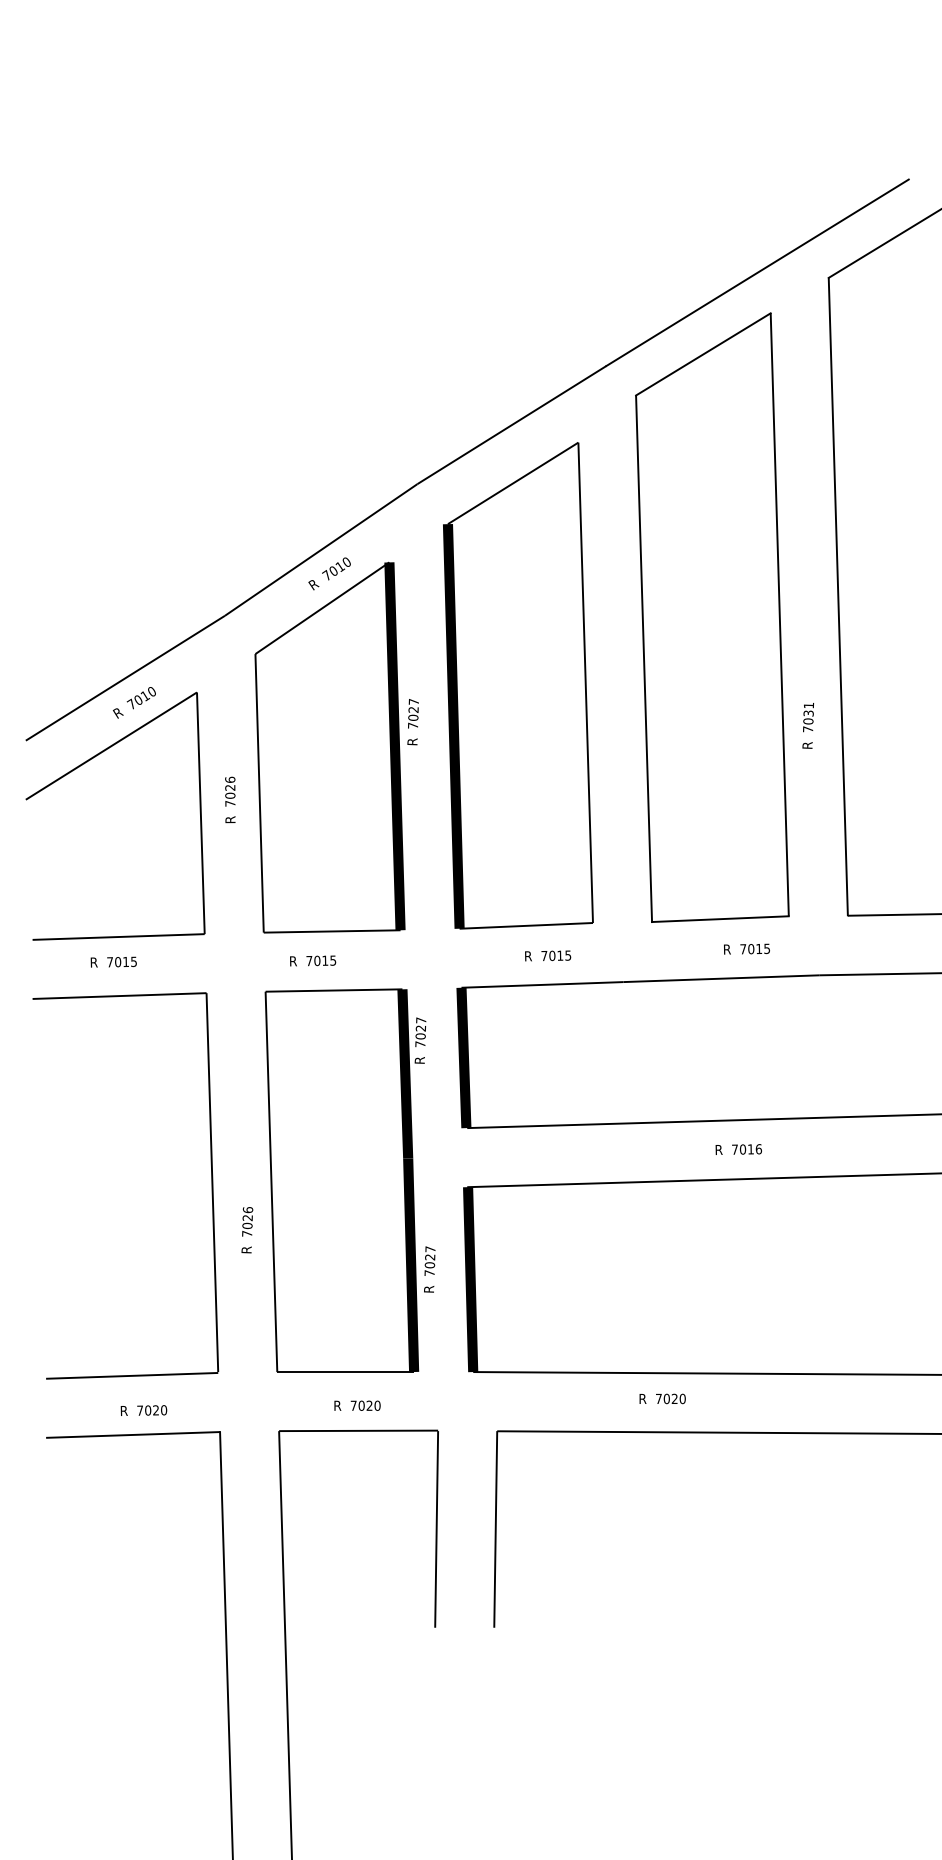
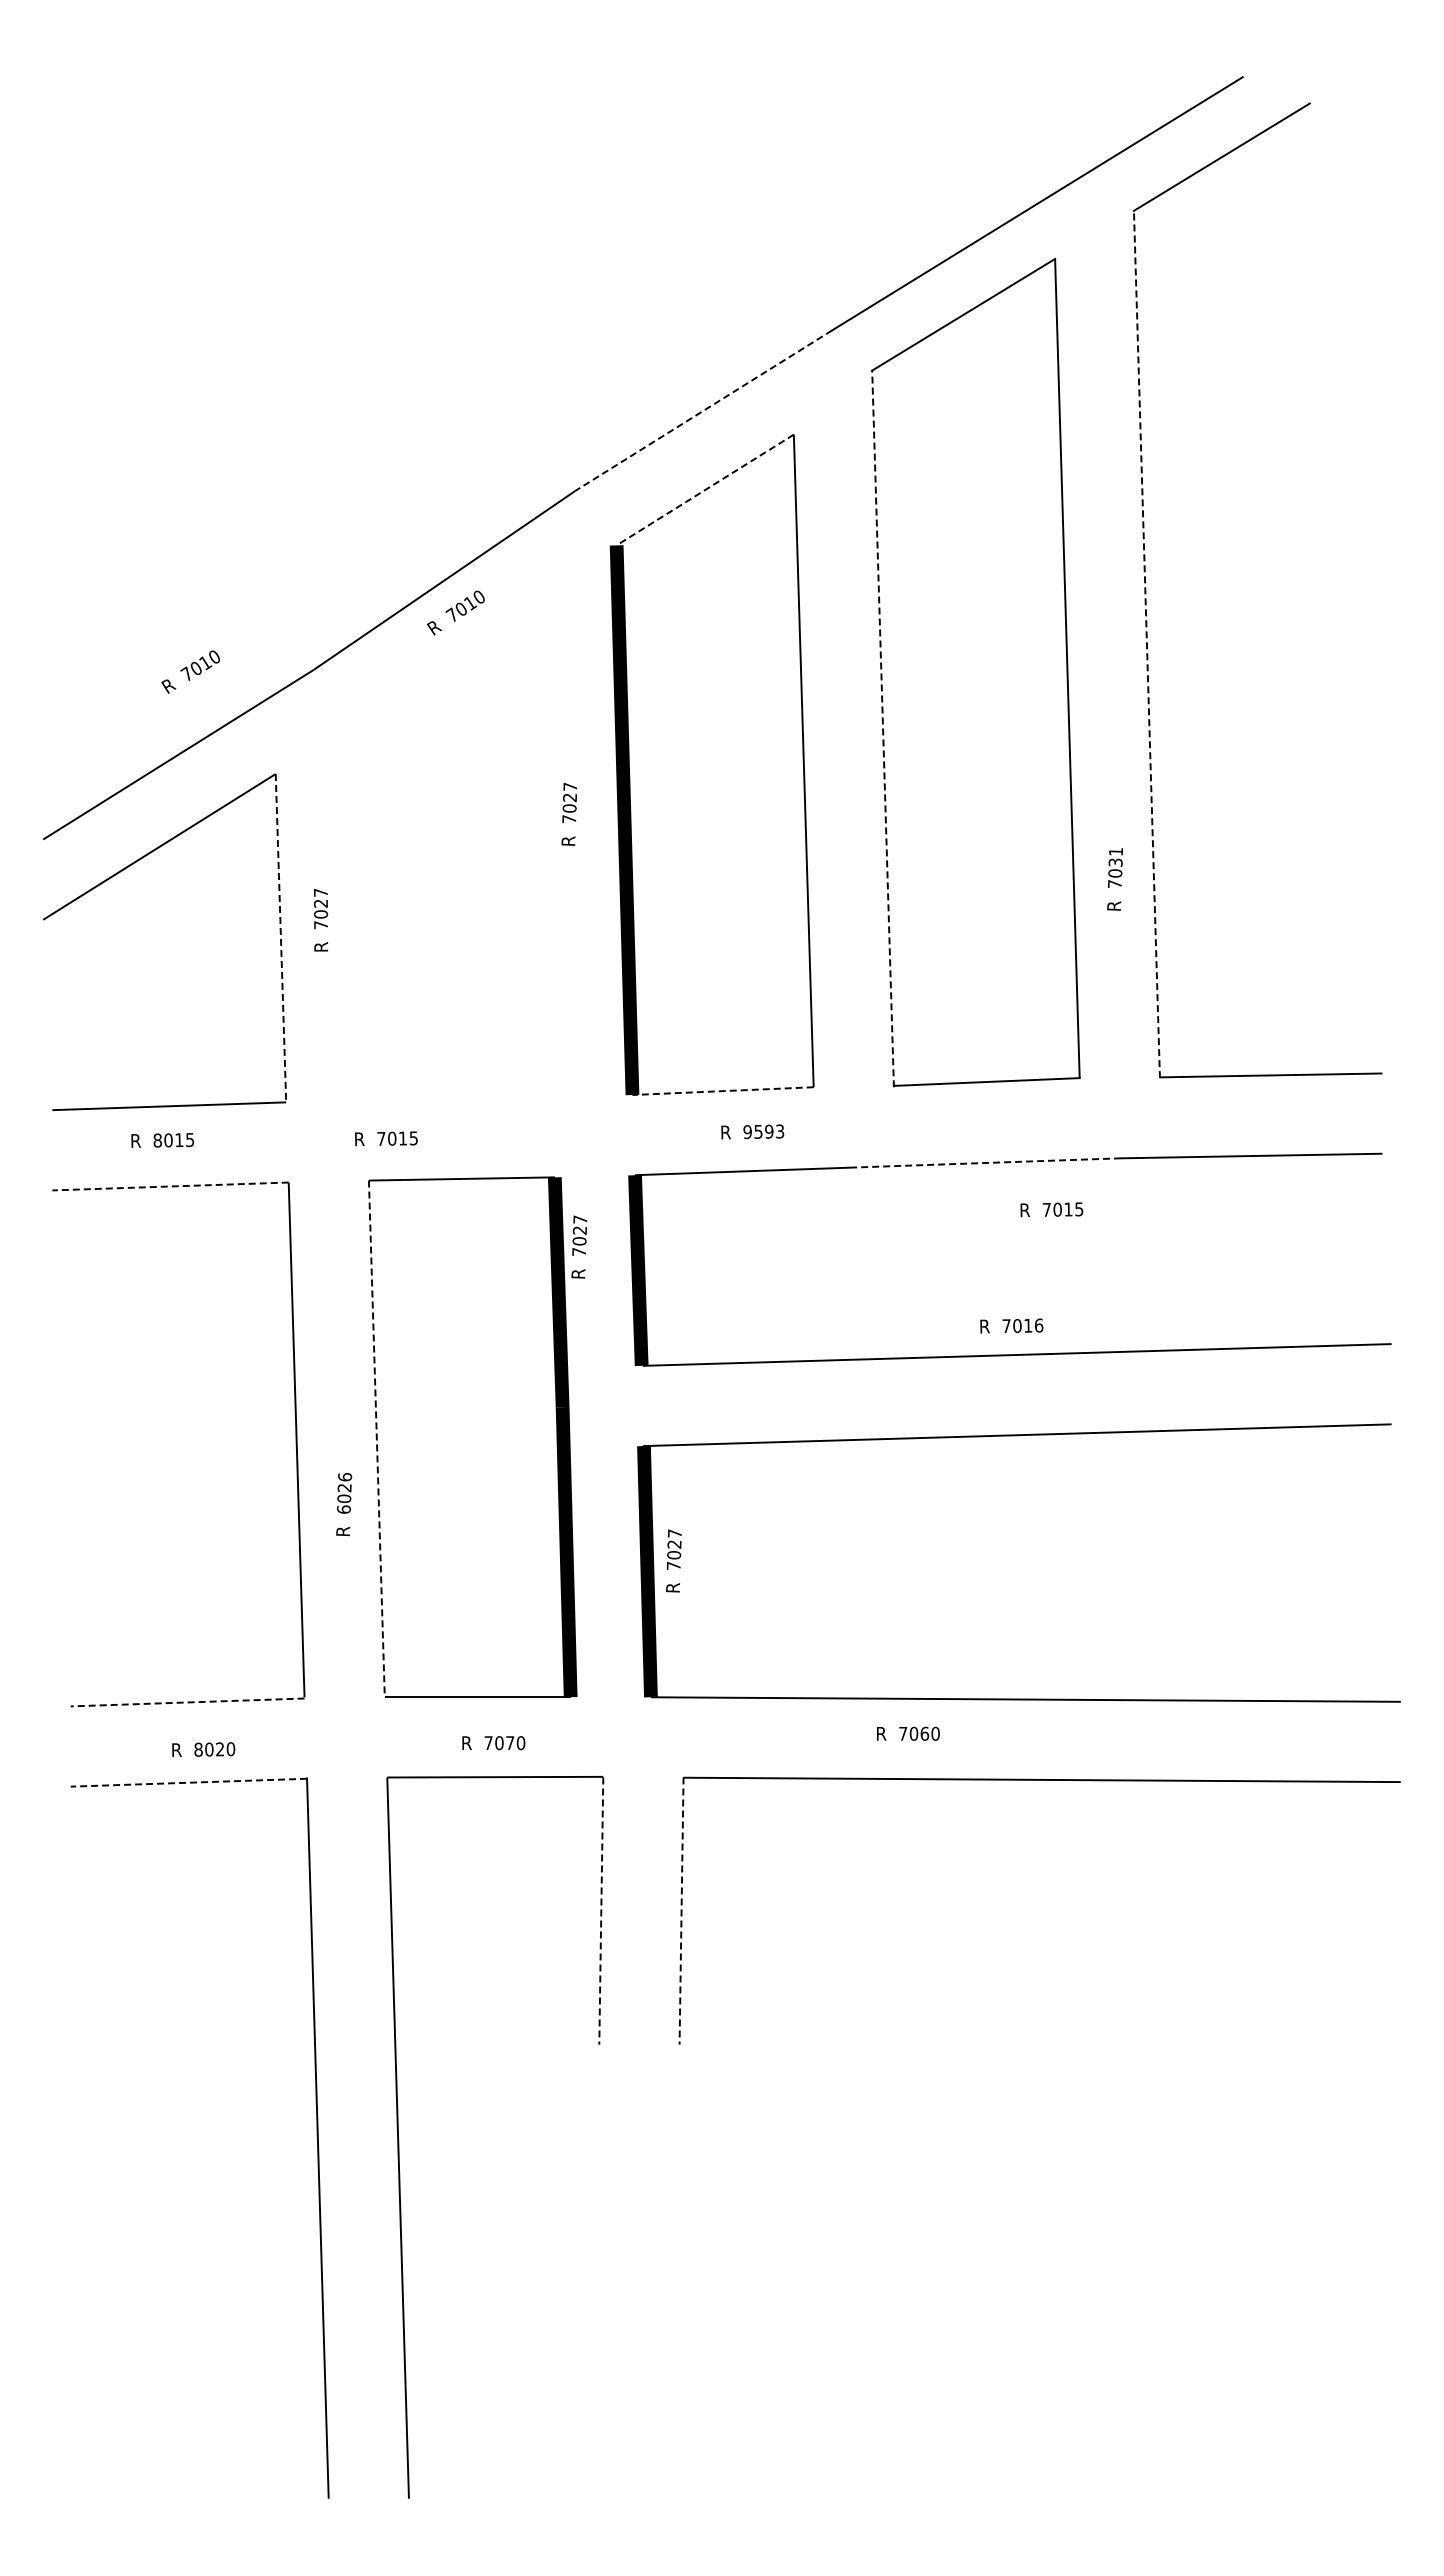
line: (511, 425) -> (703, 411), solid -> dashed
line: (512, 483) -> (704, 490), solid -> dashed
line: (837, 597) -> (1146, 644), solid -> dashed
line: (644, 658) -> (883, 728), solid -> dashed
text: (134, 702) -> (190, 671), moved
text: (807, 725) -> (1114, 879), moved
part: (330, 747) -> (456, 848), removed
text: (229, 779) -> (320, 892), 7026 -> 7027
line: (200, 813) -> (280, 938), solid -> dashed
line: (526, 926) -> (723, 1091), solid -> dashed
text: (746, 948) -> (1051, 1209), moved
text: (556, 955) -> (763, 1131), 7015 -> 9593
text: (313, 960) -> (386, 1138), moved
text: (109, 962) -> (157, 1140), 7015 -> 8015
line: (720, 978) -> (987, 1162), solid -> dashed
line: (119, 996) -> (170, 1186), solid -> dashed
text: (738, 1149) -> (1011, 1325), moved
line: (271, 1182) -> (376, 1439), solid -> dashed
text: (246, 1233) -> (343, 1509), 7026 -> 6026
text: (429, 1269) -> (673, 1560), moved
line: (132, 1375) -> (187, 1702), solid -> dashed
text: (674, 1398) -> (924, 1733), 7020 -> 7060
text: (369, 1405) -> (510, 1742), 7020 -> 7070
text: (140, 1410) -> (198, 1749), 7020 -> 8020
line: (132, 1434) -> (188, 1782), solid -> dashed
line: (436, 1529) -> (601, 1911), solid -> dashed
line: (495, 1529) -> (681, 1911), solid -> dashed

